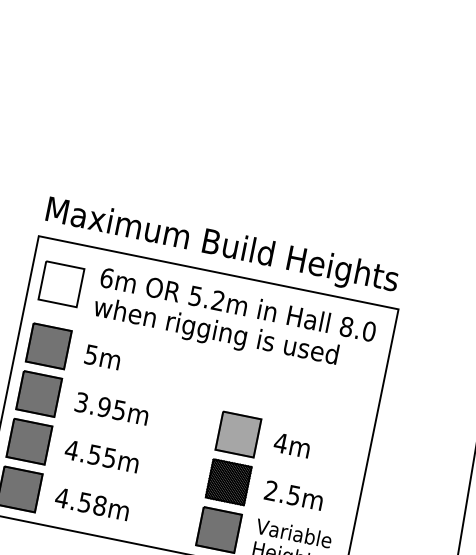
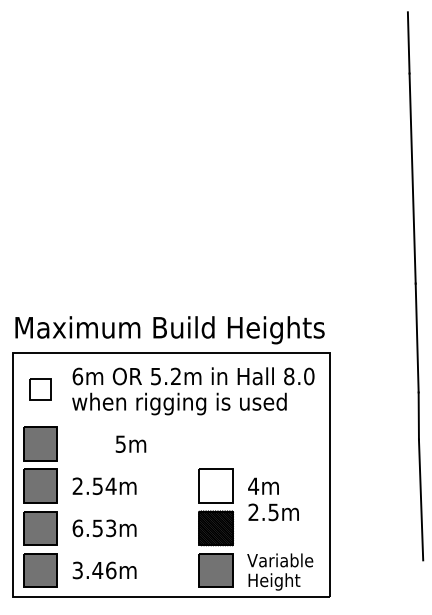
part: (61, 284) -> (40, 389), size x0.6
text: (102, 356) -> (130, 443), moved
text: (100, 406) -> (94, 486), 3.95m -> 2.54m
fill: (237, 434) -> (215, 486), removed
text: (90, 454) -> (94, 528), 4.55m -> 6.53m
text: (293, 495) -> (273, 512), moved
text: (81, 501) -> (94, 570), 4.58m -> 3.46m

